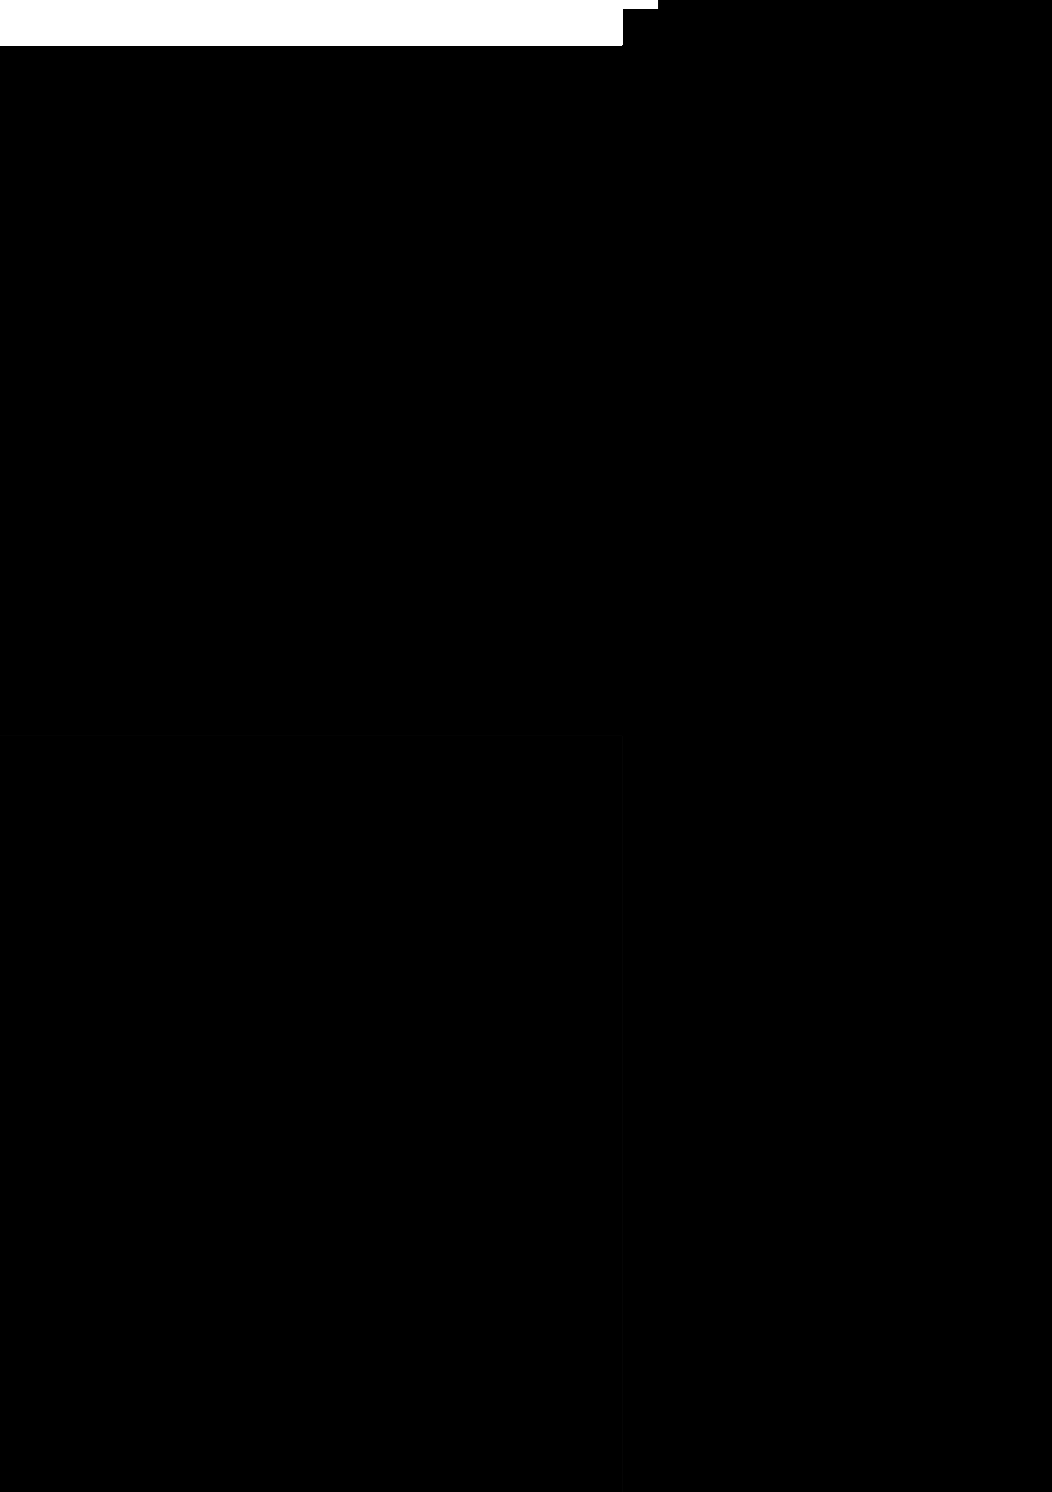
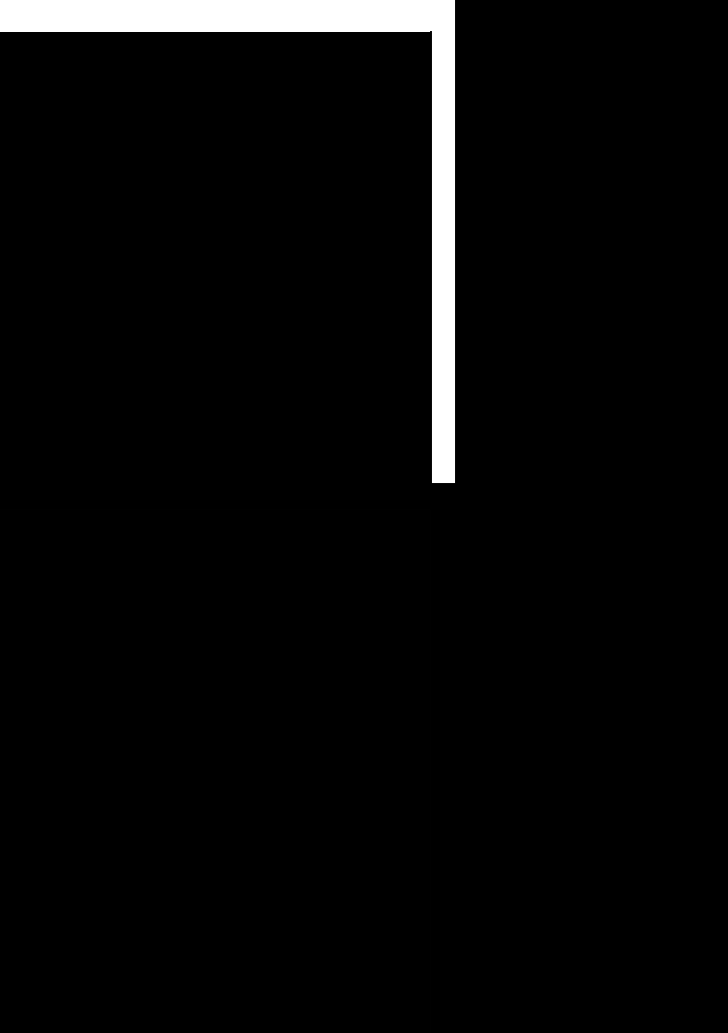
fill: (639, 353) -> (442, 244), removed

